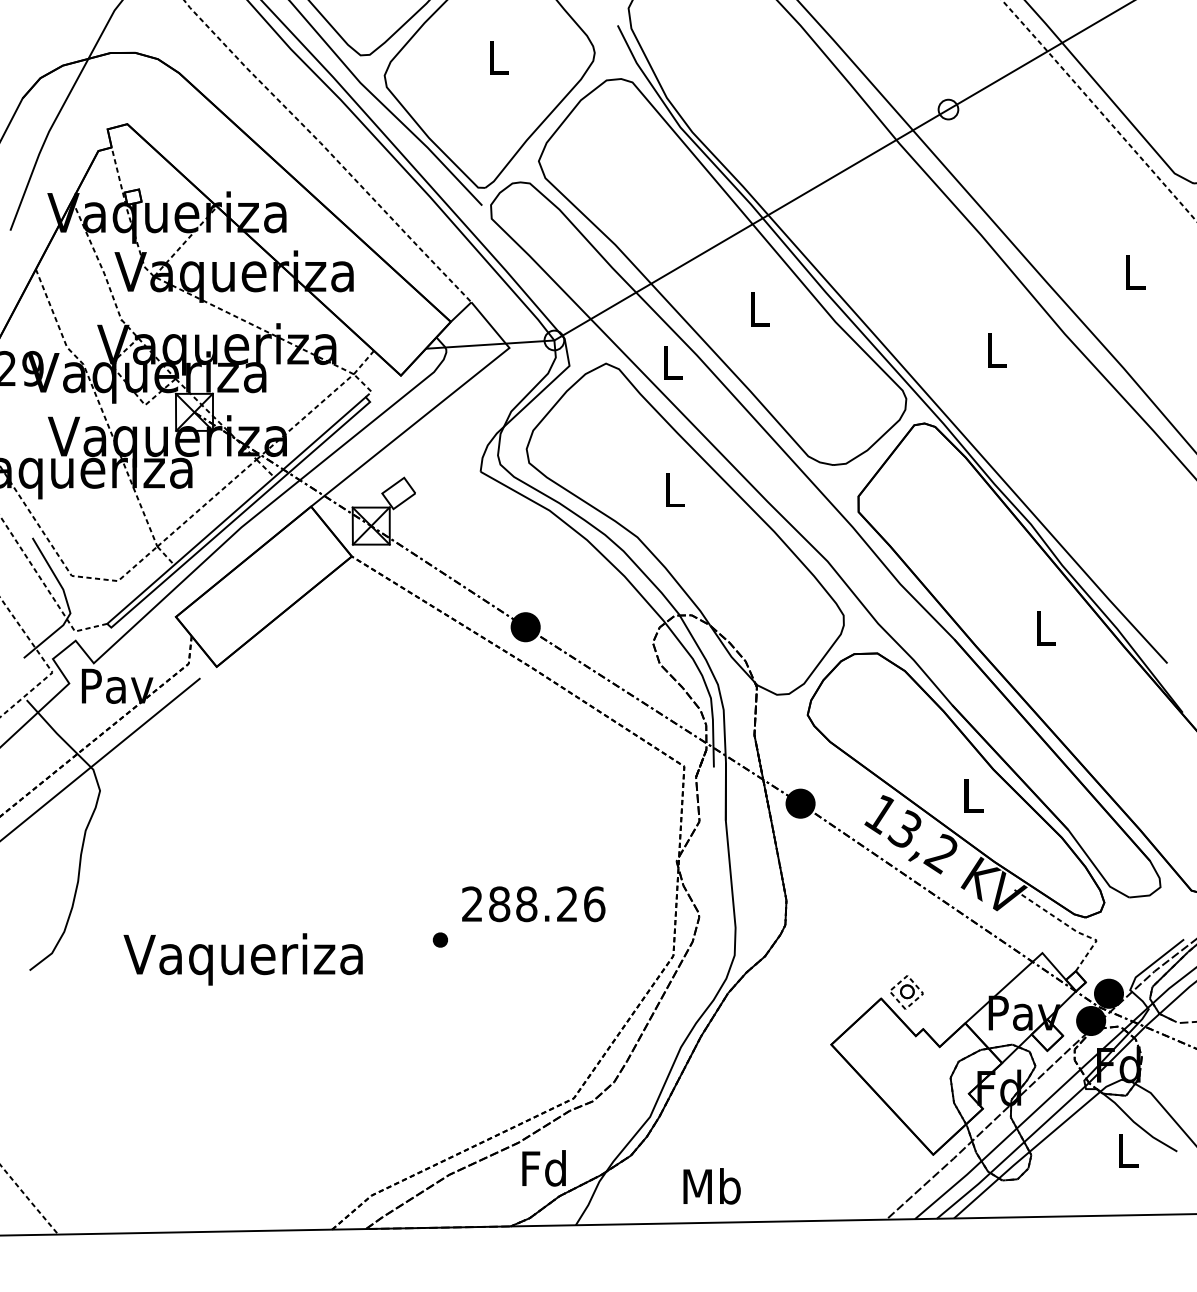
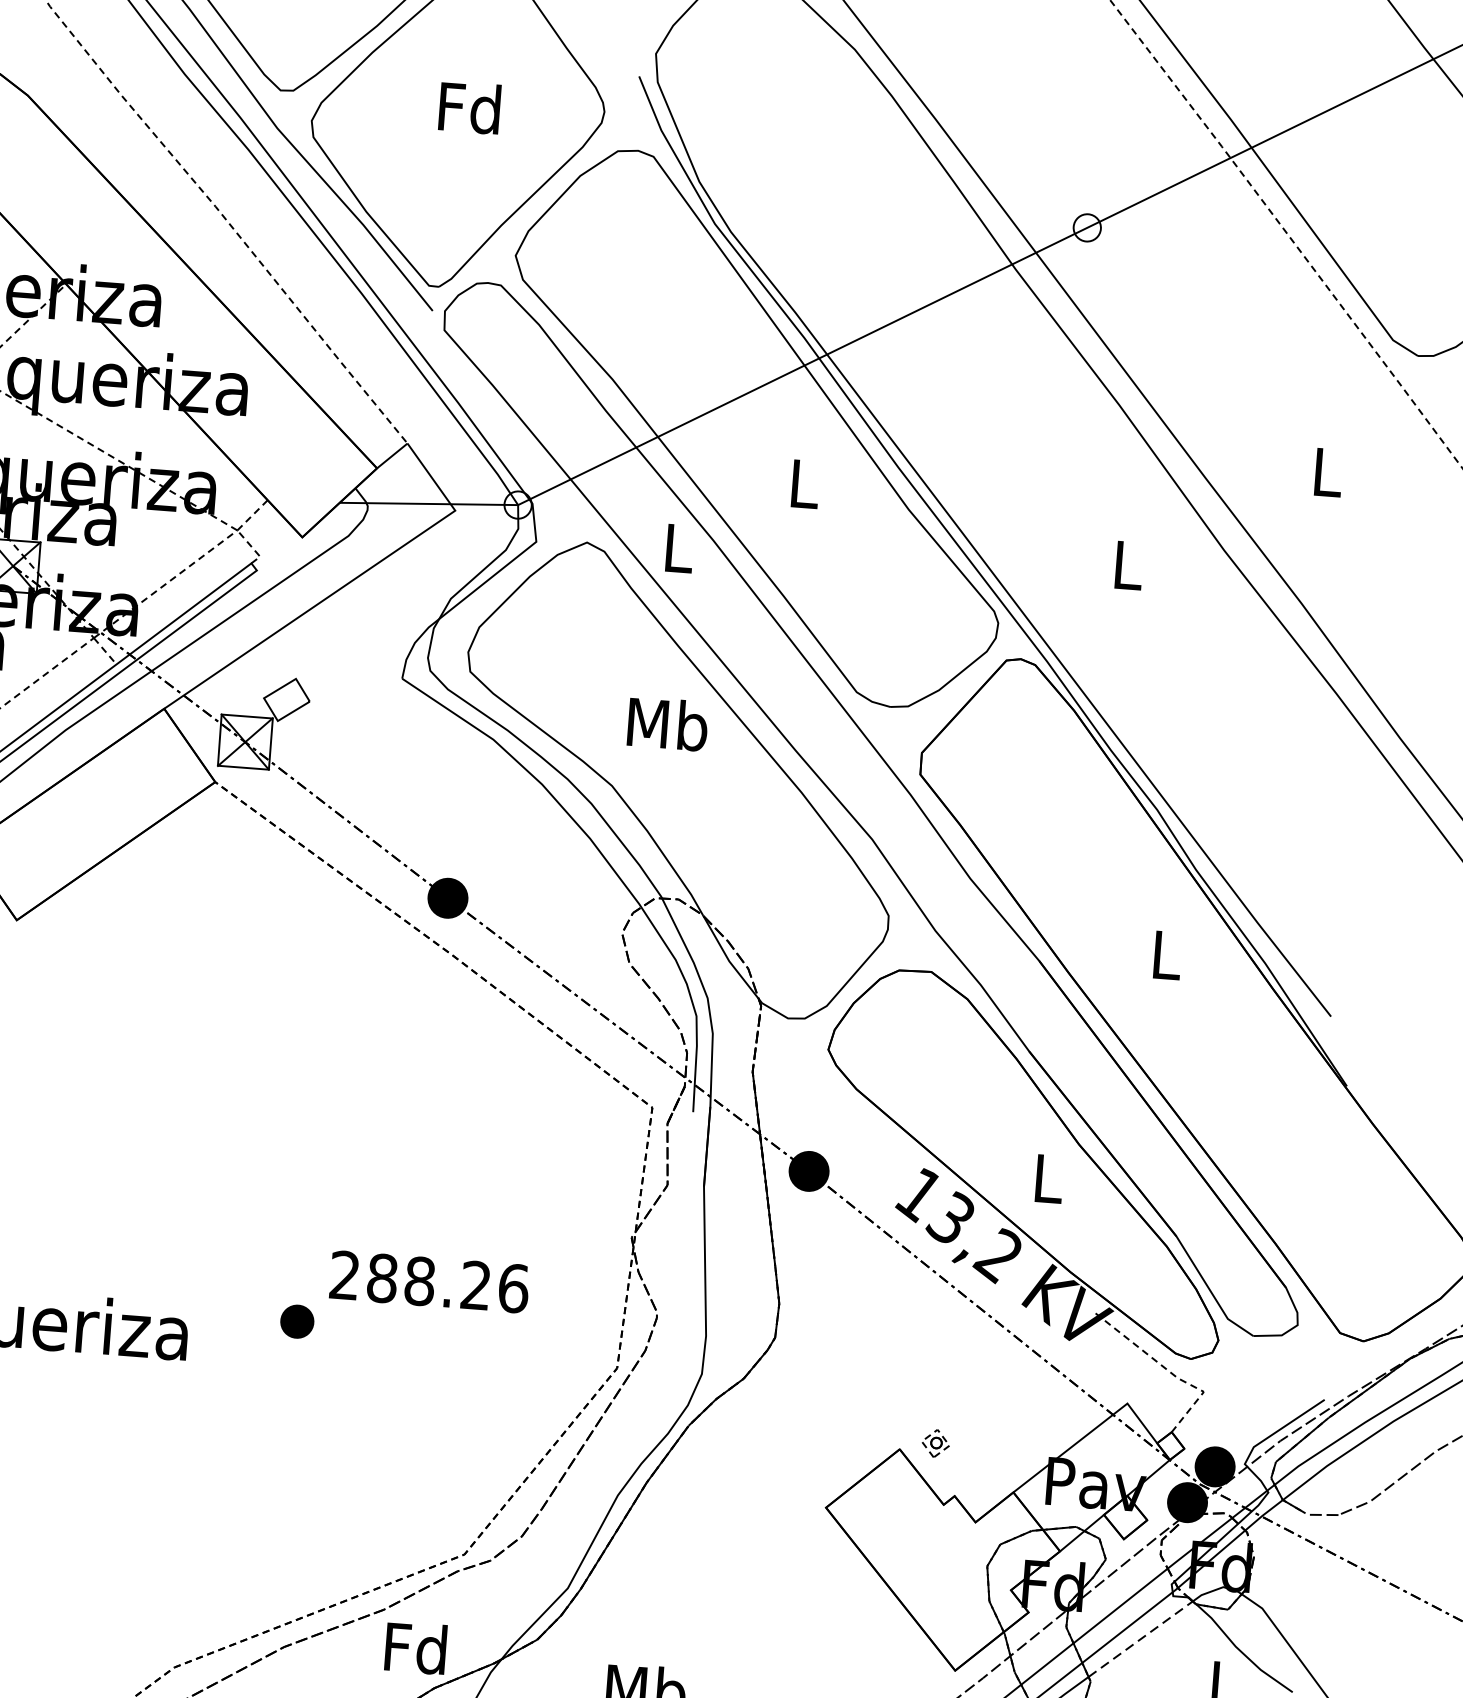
text: (497, 57) -> (469, 107), L -> Fd
text: (673, 489) -> (666, 723), L -> Mb
part: (439, 939) -> (295, 1320), size x1.6
part: (906, 992) -> (935, 1443), size x0.6
line: (1065, 1121) -> (1141, 1638), solid -> dashed

